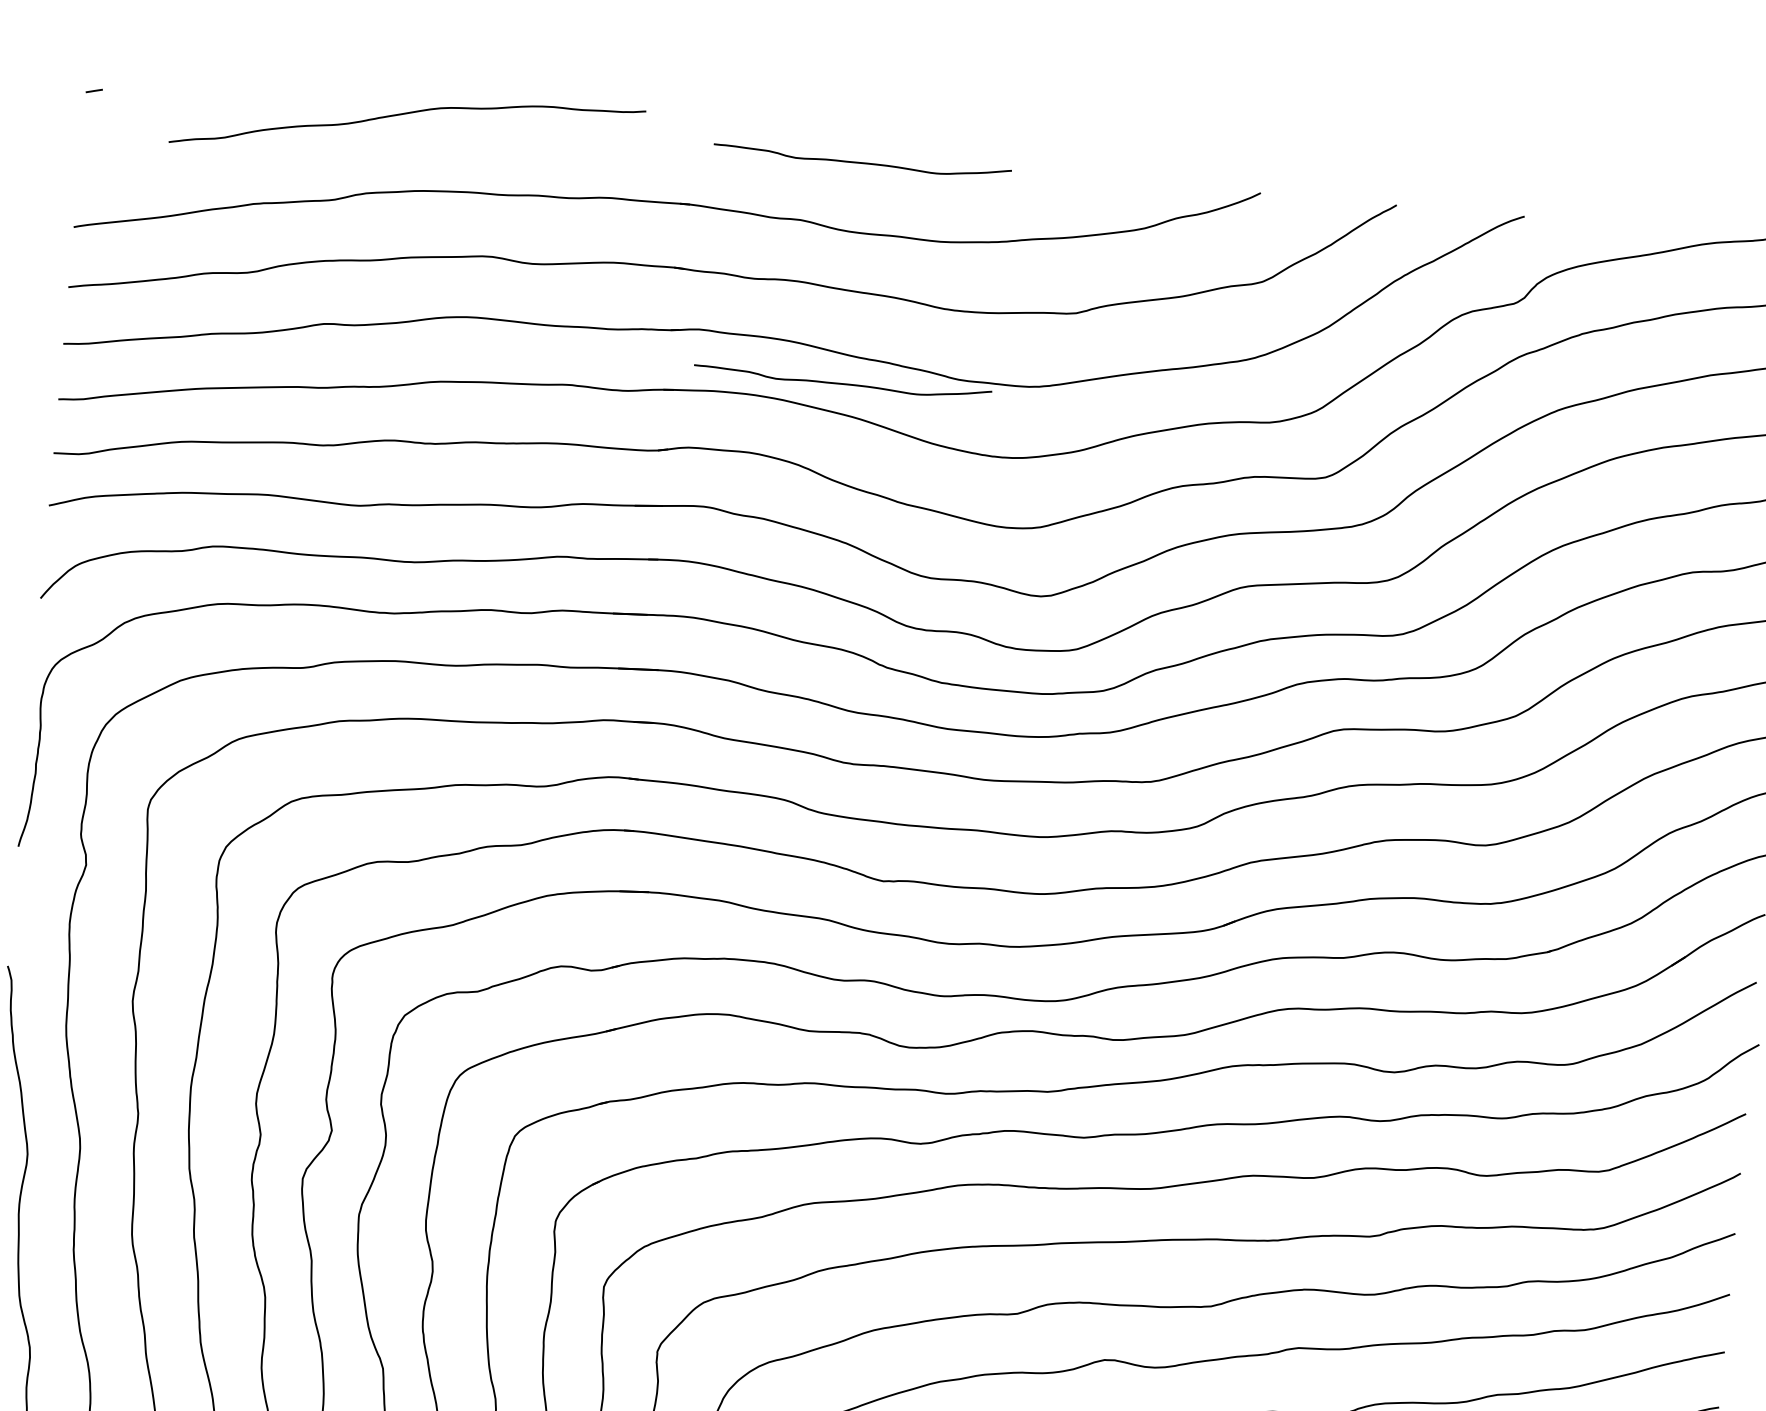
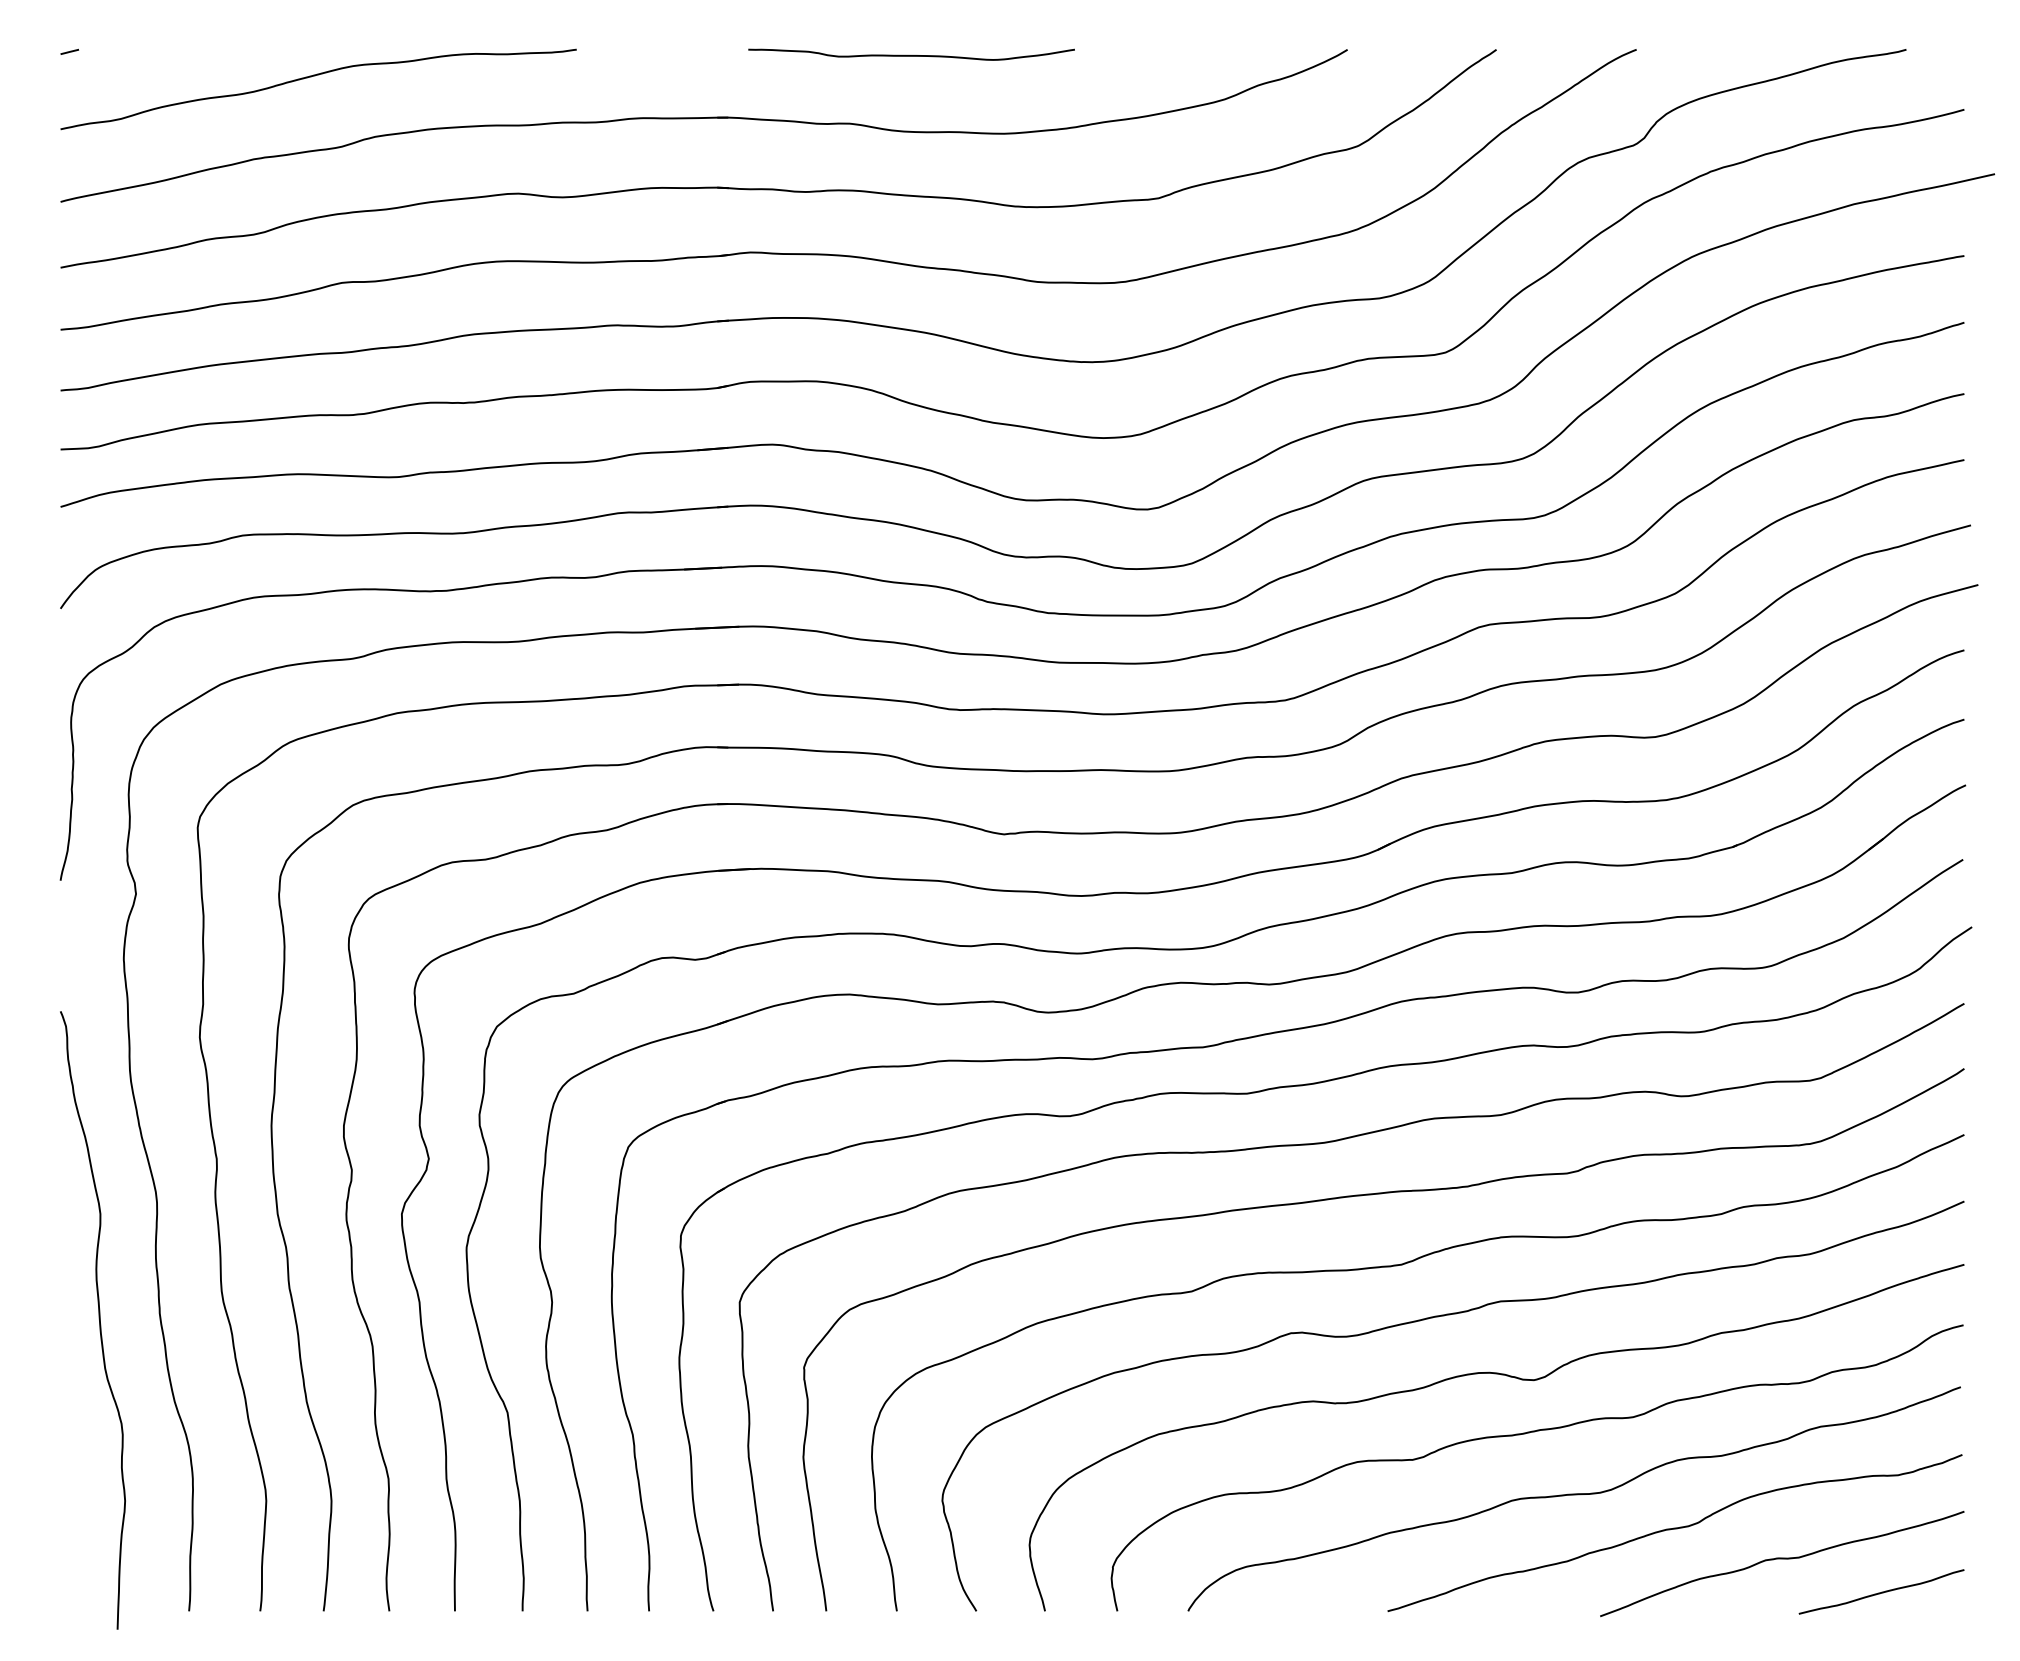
curve: (405, 114) -> (315, 76), moved
curve: (842, 383) -> (911, 297), removed

